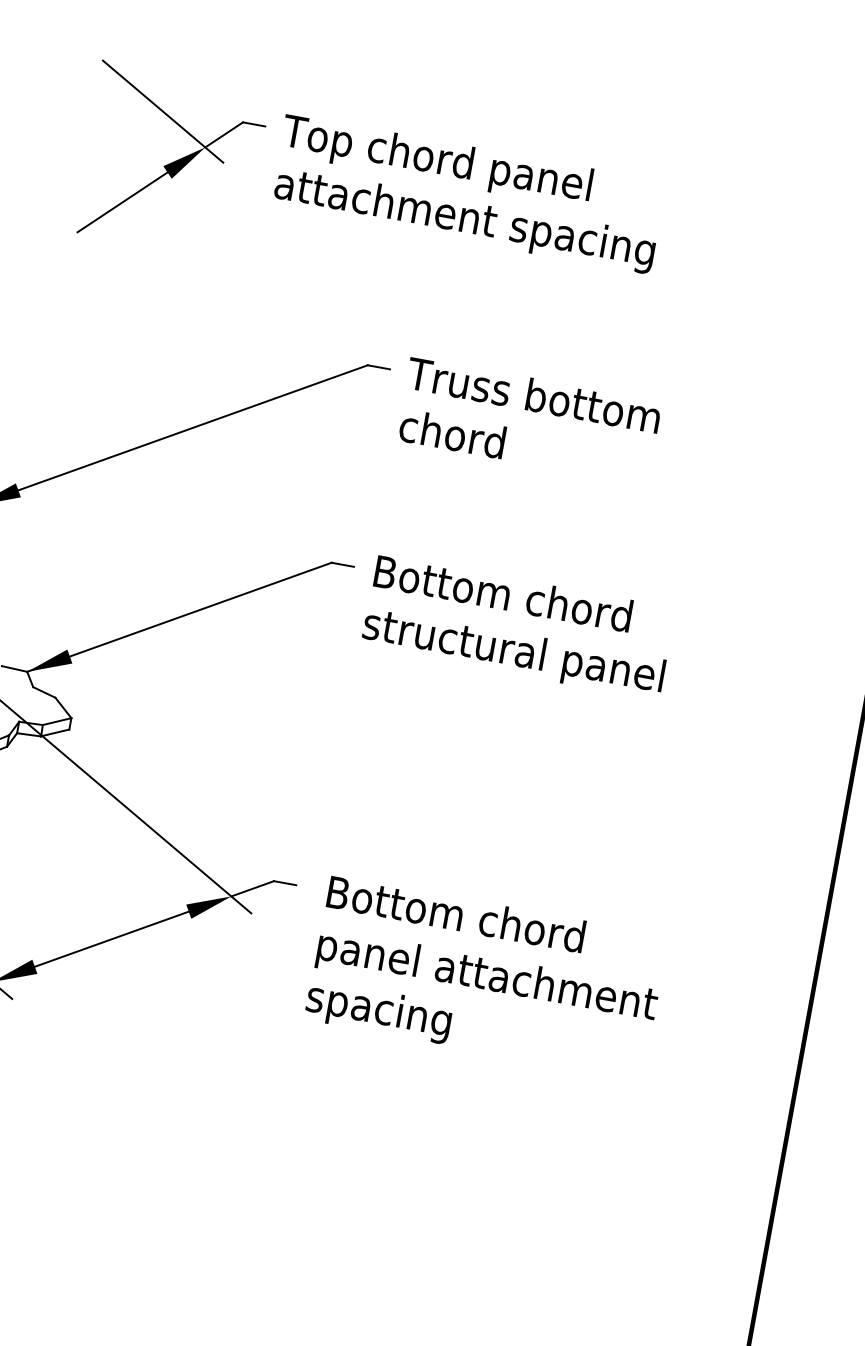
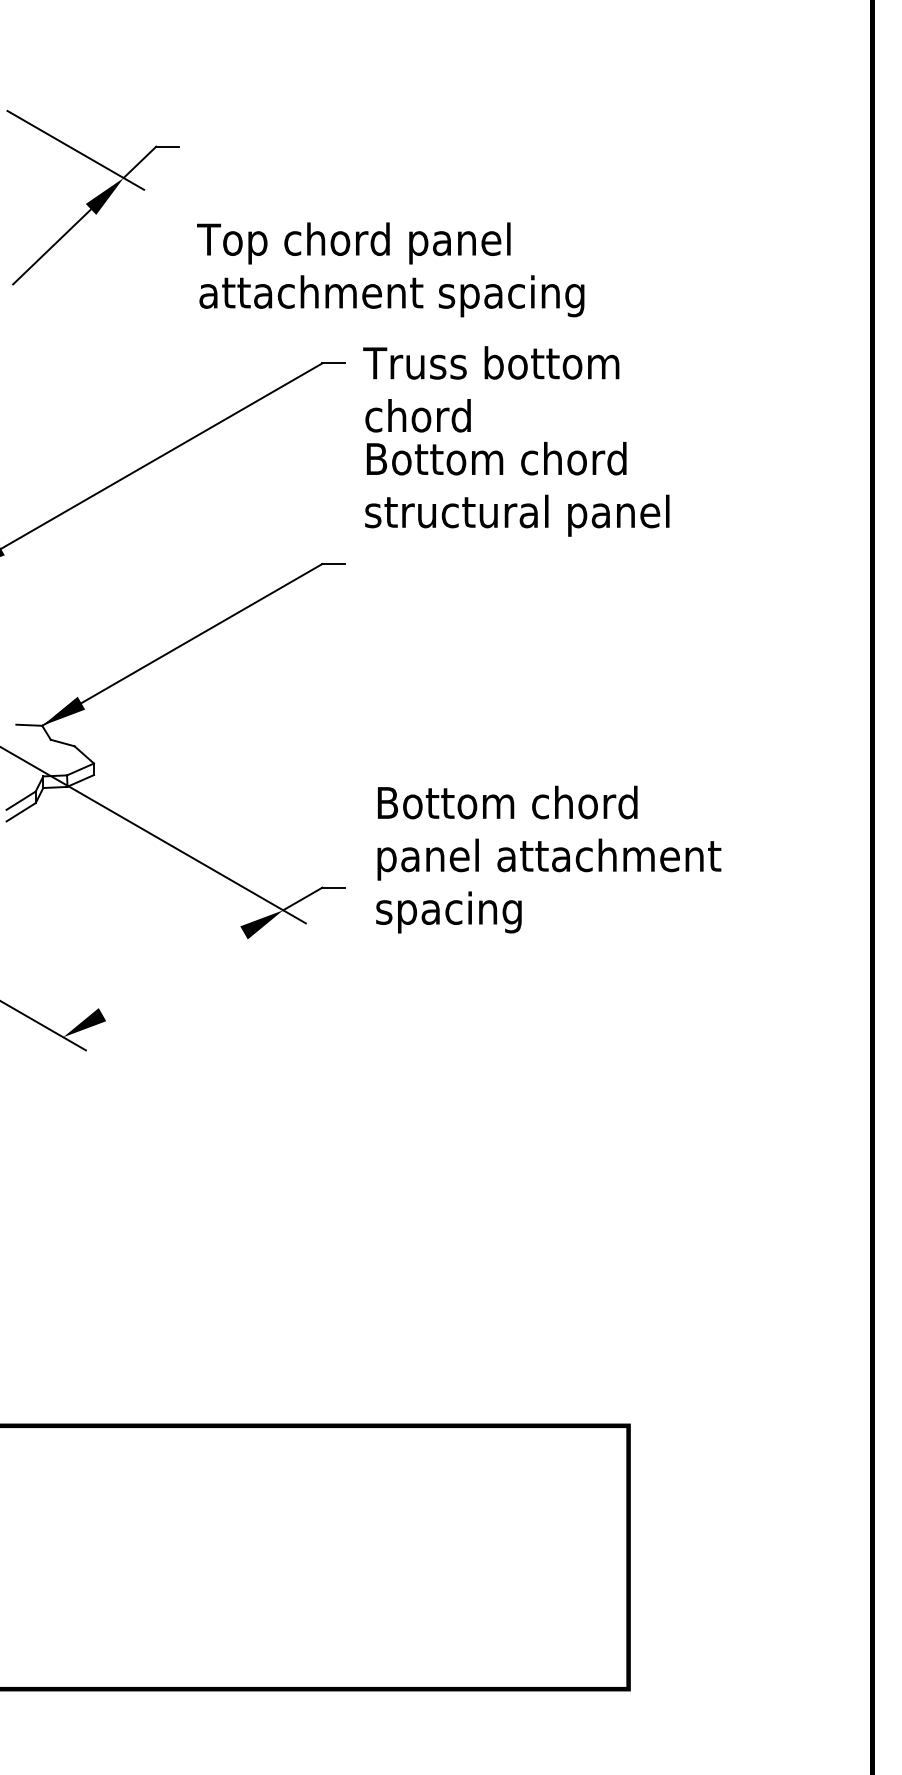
text: (468, 193) -> (390, 269), moved
text: (518, 627) -> (517, 489), moved
line: (112, 938) -> (173, 973), removed
text: (486, 977) -> (548, 859), moved

